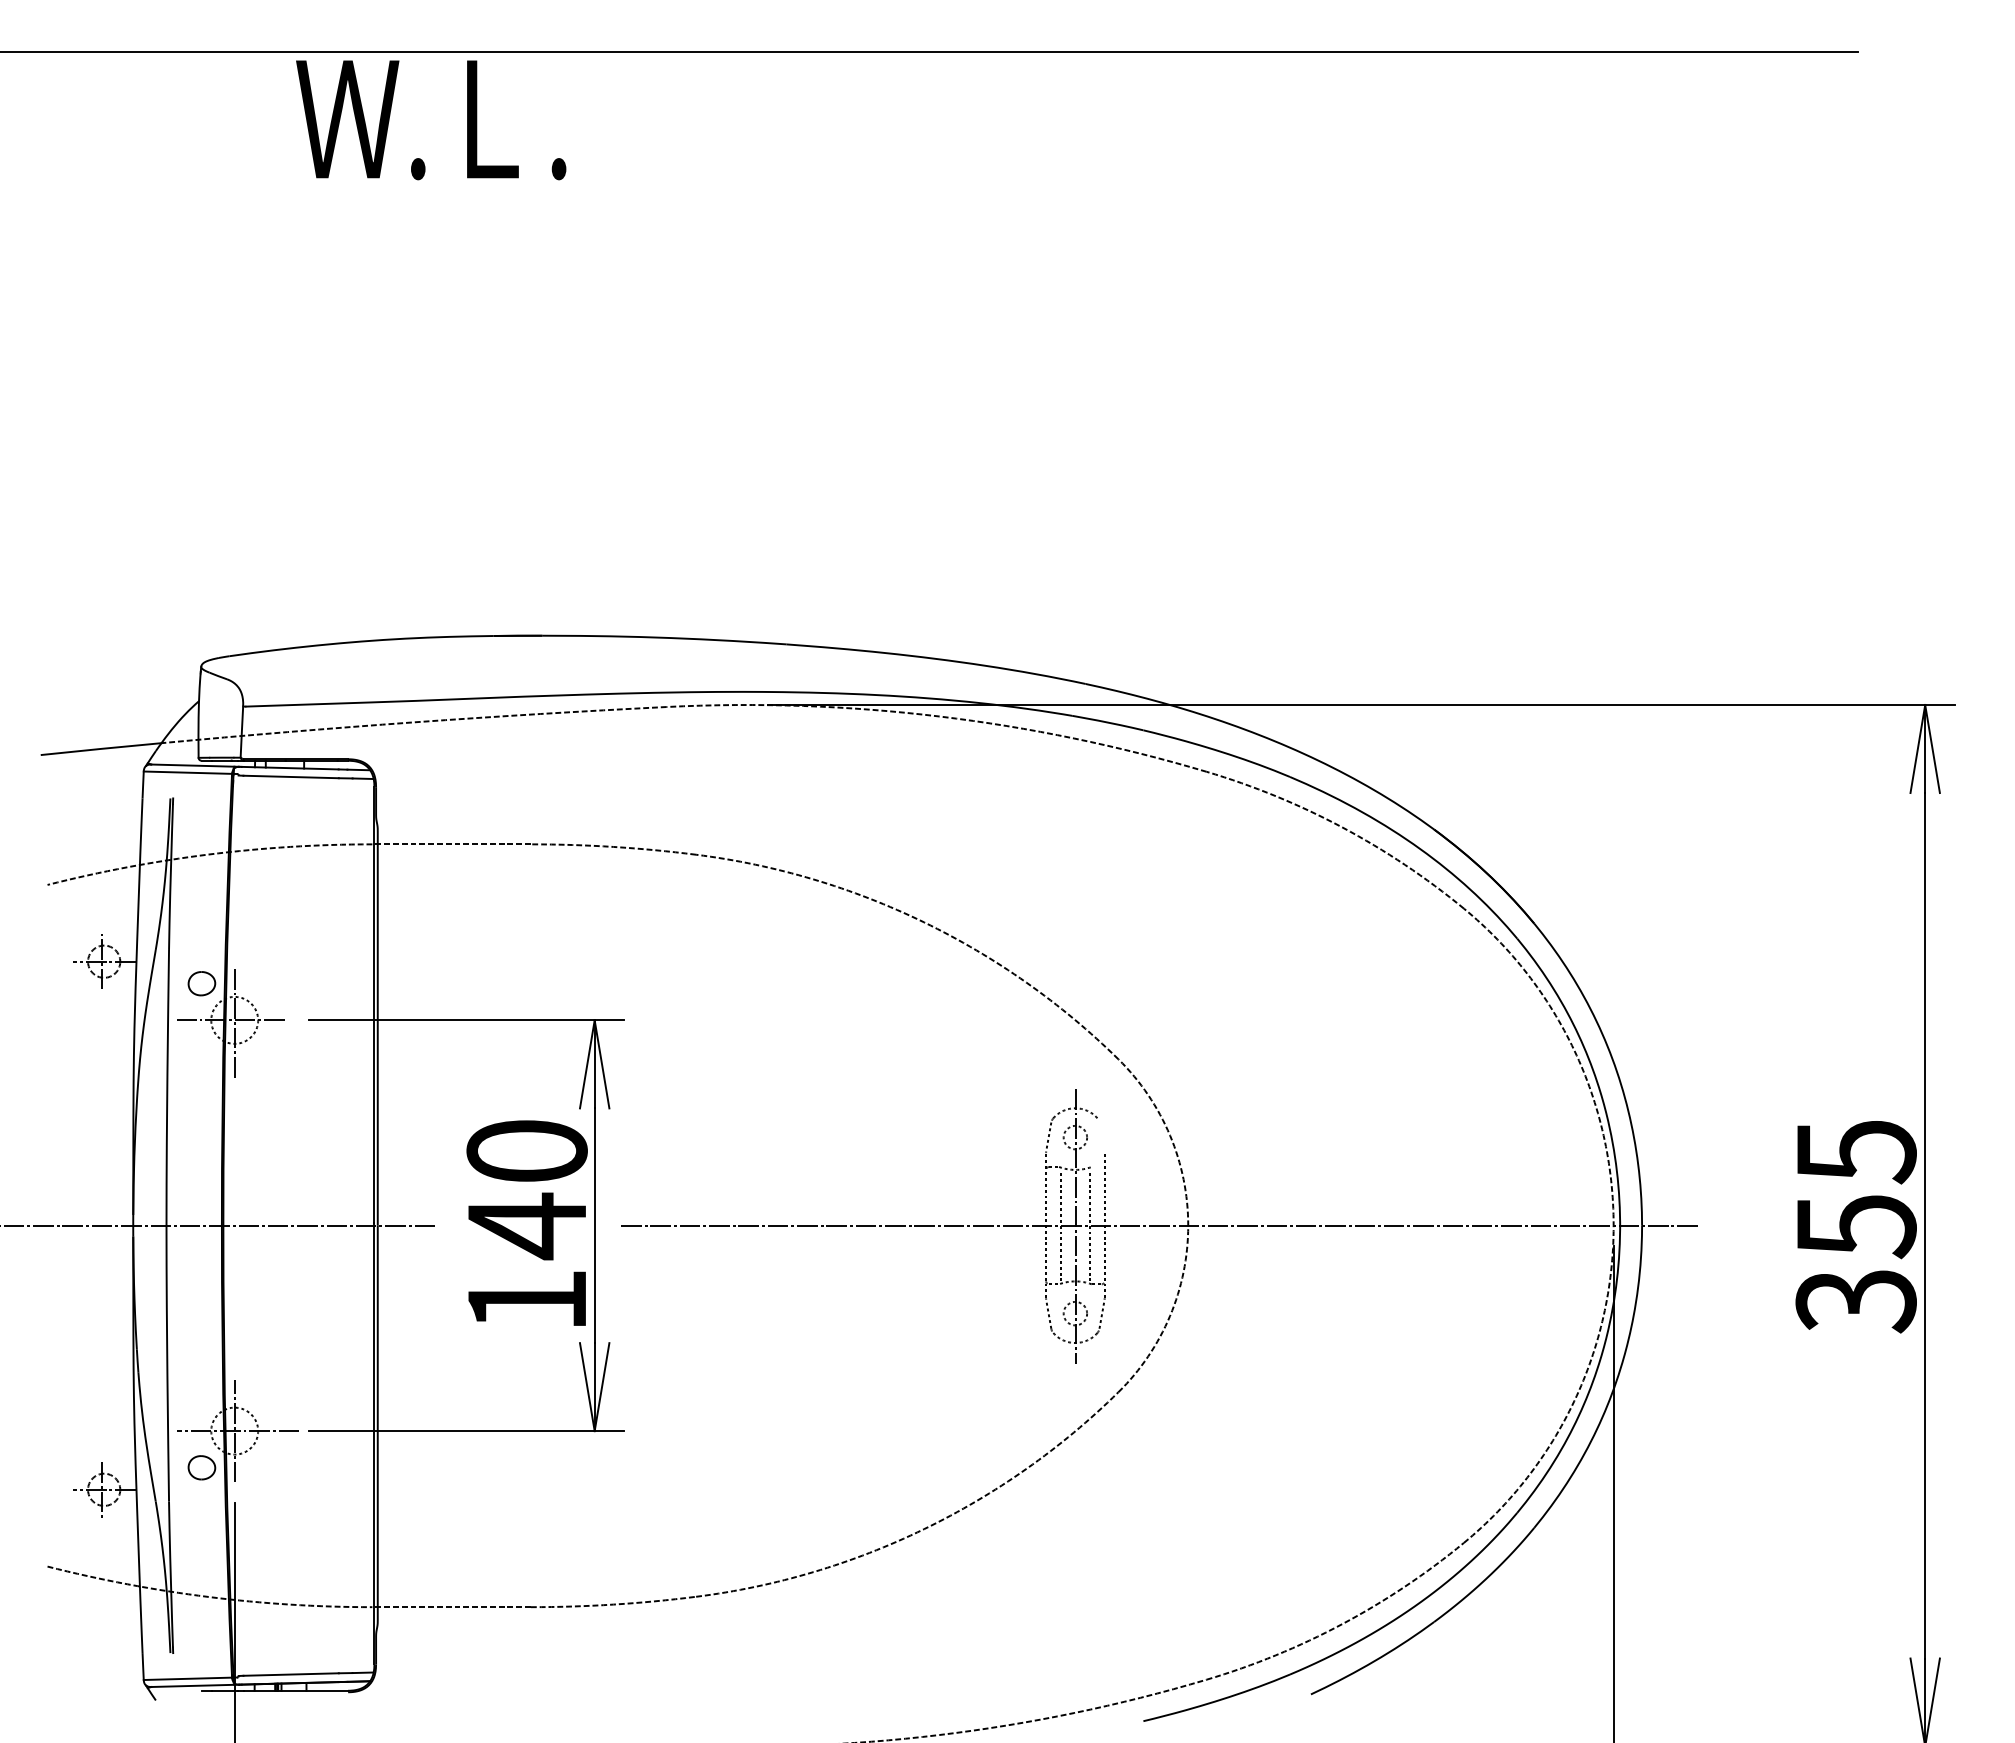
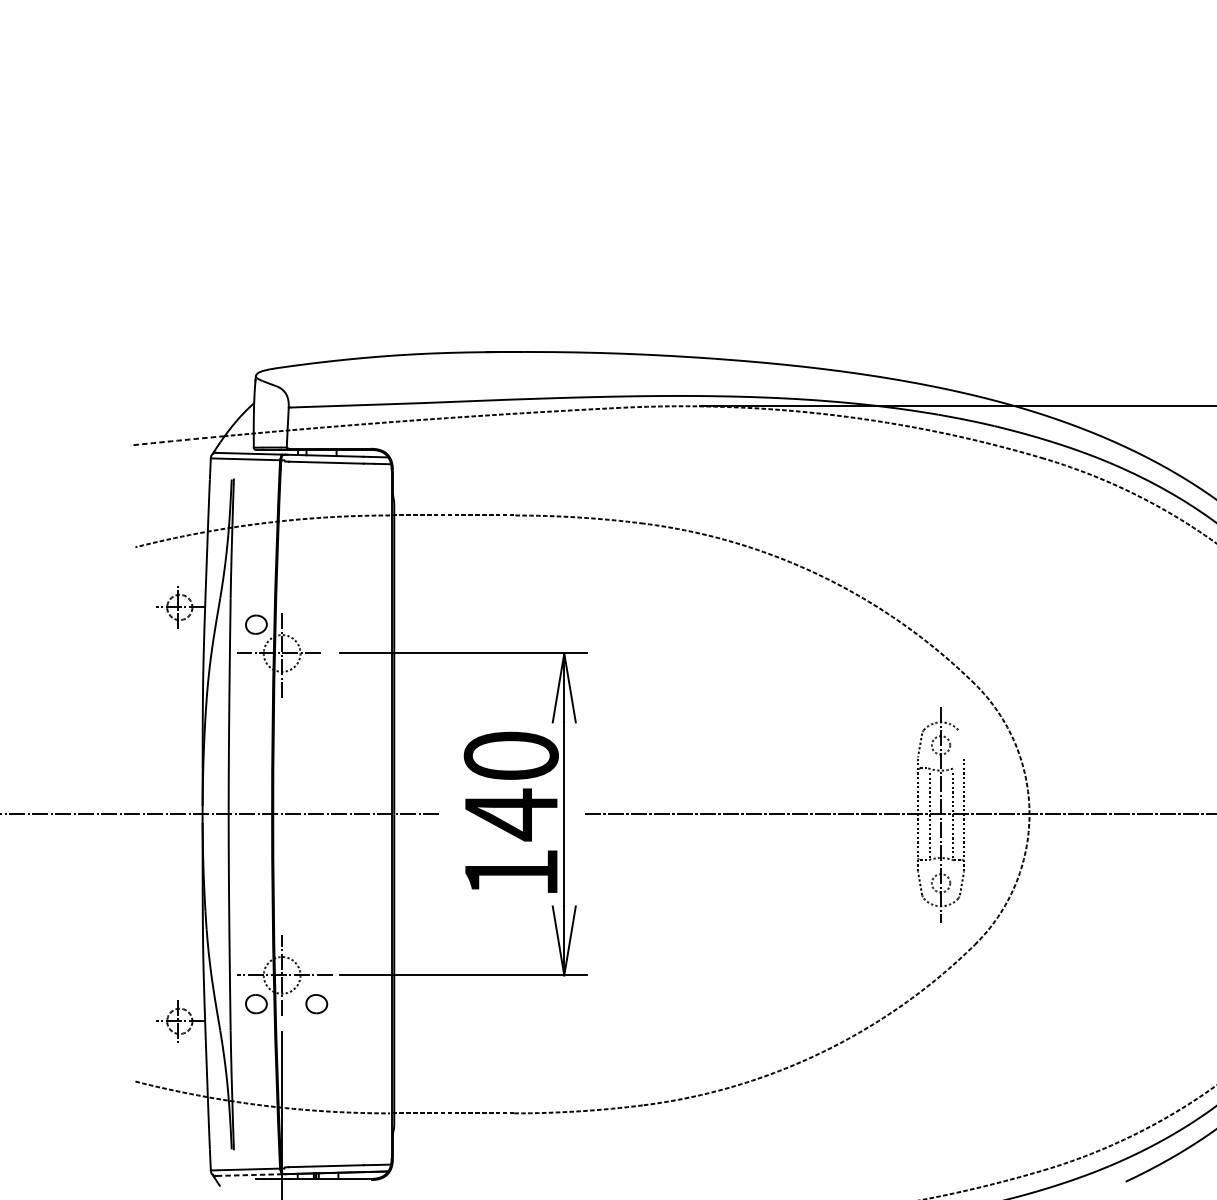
arc: (101, 748) -> (177, 440), solid -> dashed
part: (278, 1467) -> (316, 1003), added
line: (192, 1685) -> (249, 1174), solid -> dashed

